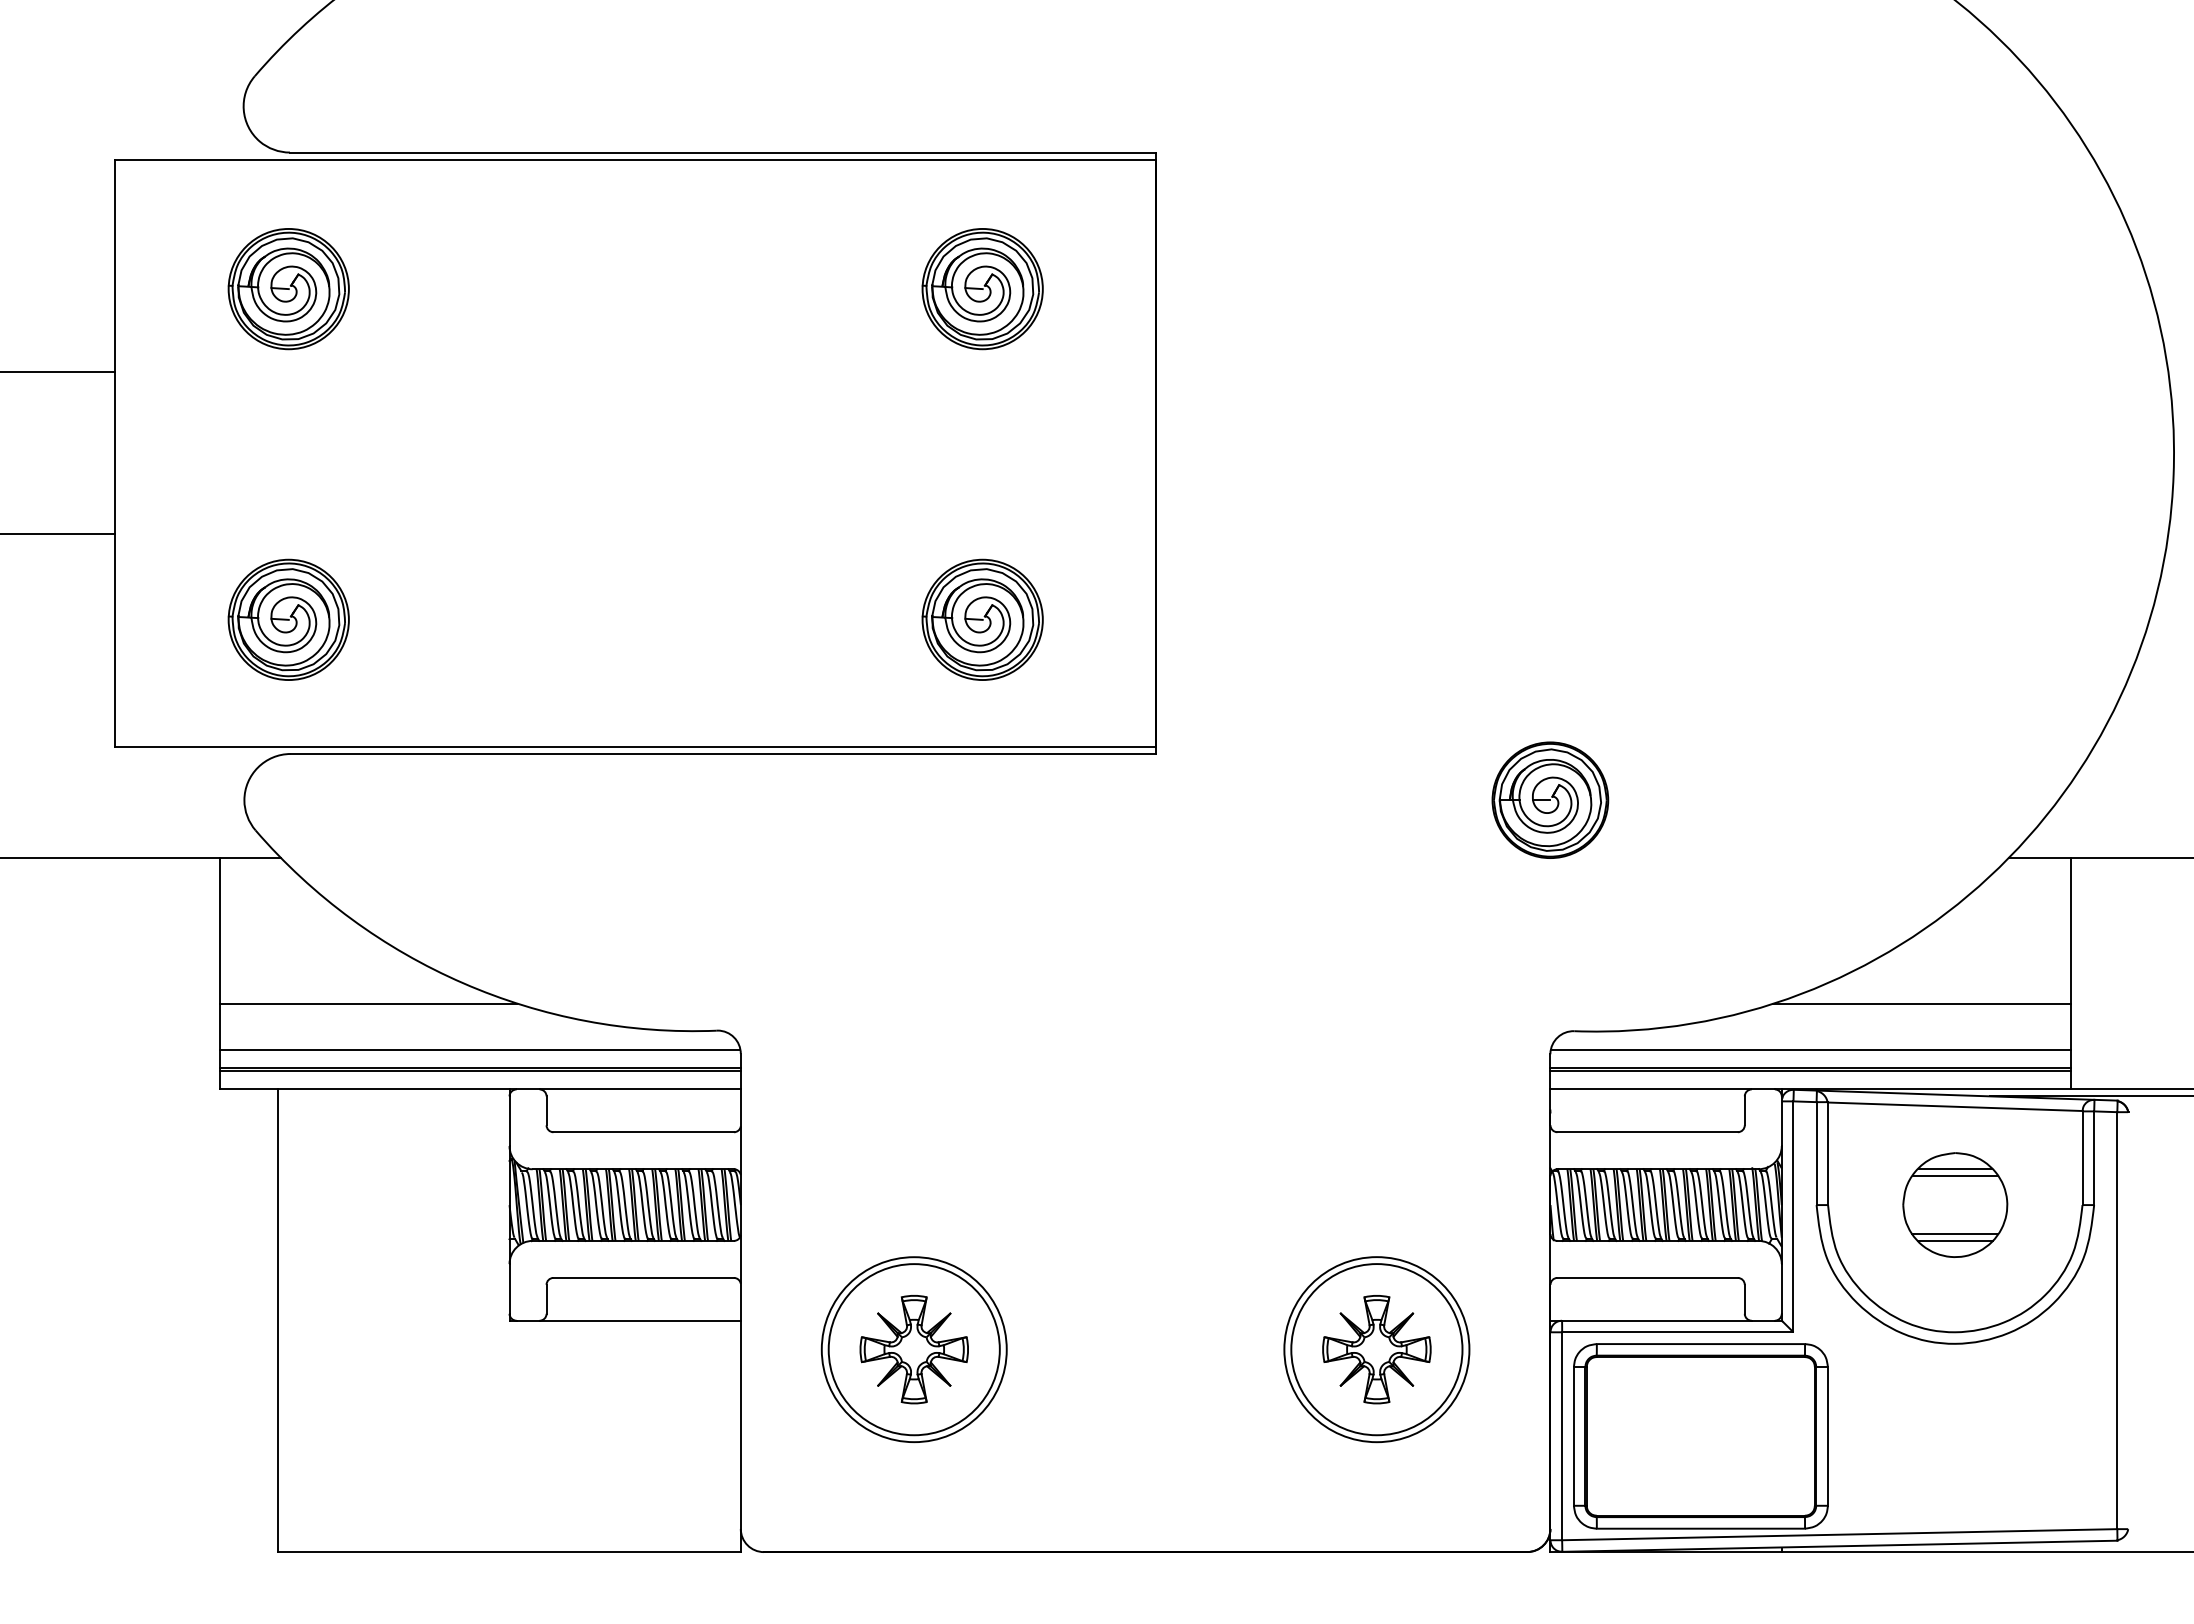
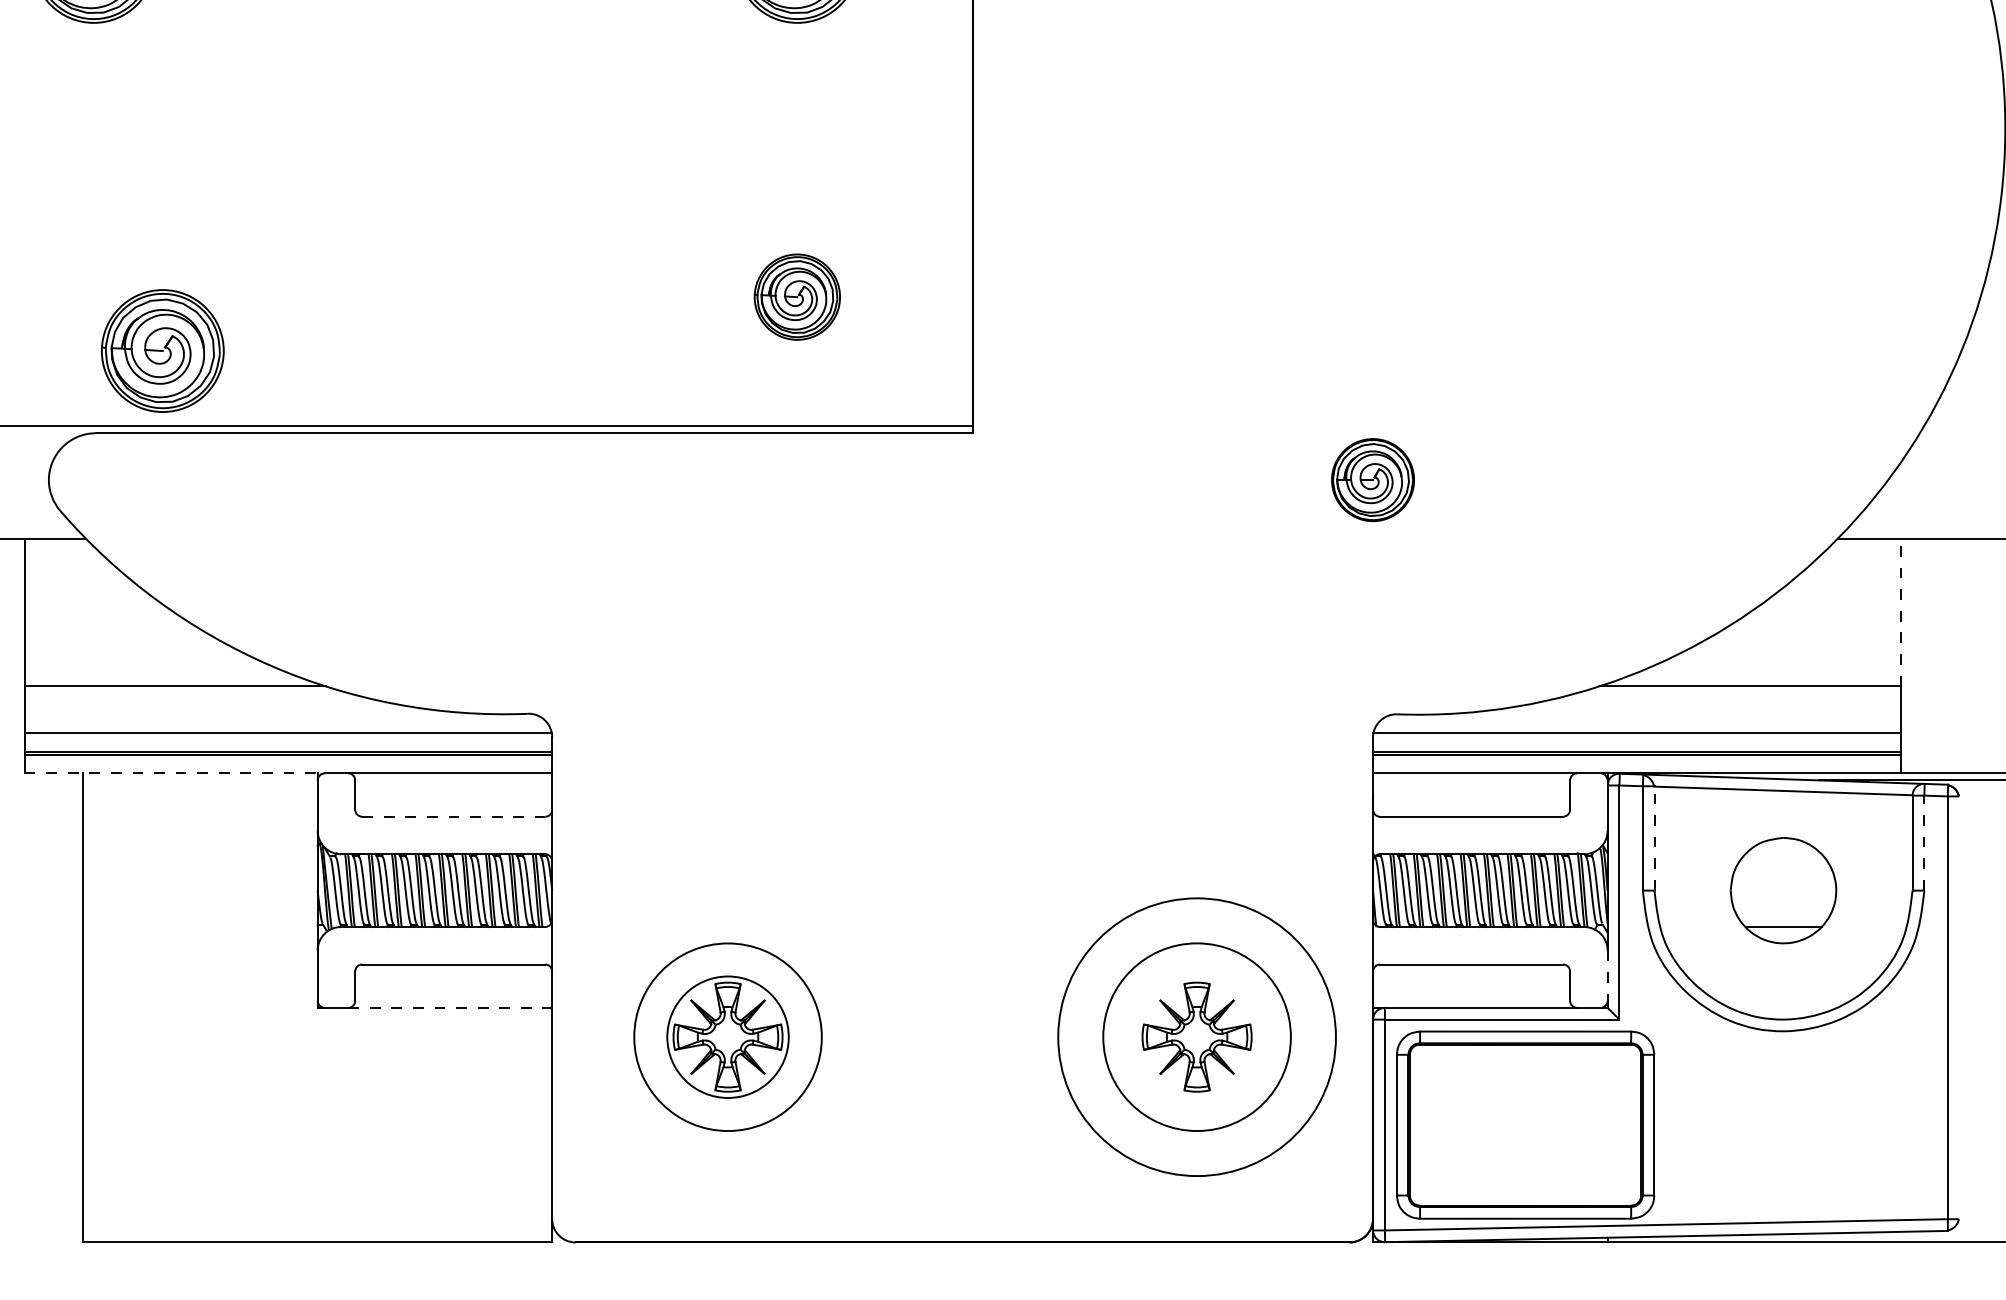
part: (288, 619) -> (162, 350), moved
part: (982, 619) -> (797, 296), size x0.7
part: (1550, 799) -> (1373, 479), size x0.7
line: (2070, 930) -> (1900, 612), solid -> dashed
line: (368, 1089) -> (174, 773), solid -> dashed
line: (644, 1132) -> (454, 817), solid -> dashed
line: (1828, 1153) -> (1654, 838), solid -> dashed
line: (2094, 1158) -> (1924, 843), solid -> dashed
line: (1955, 1169) -> (1783, 854), removed
line: (1954, 1176) -> (1782, 861), removed
line: (1954, 1234) -> (1782, 920), removed
line: (1781, 1288) -> (1607, 975), solid -> dashed
line: (640, 1320) -> (450, 1007), solid -> dashed
circle: (913, 1349) -> (727, 1037), size x0.7
circle: (1376, 1349) -> (1196, 1037), size x1.6

